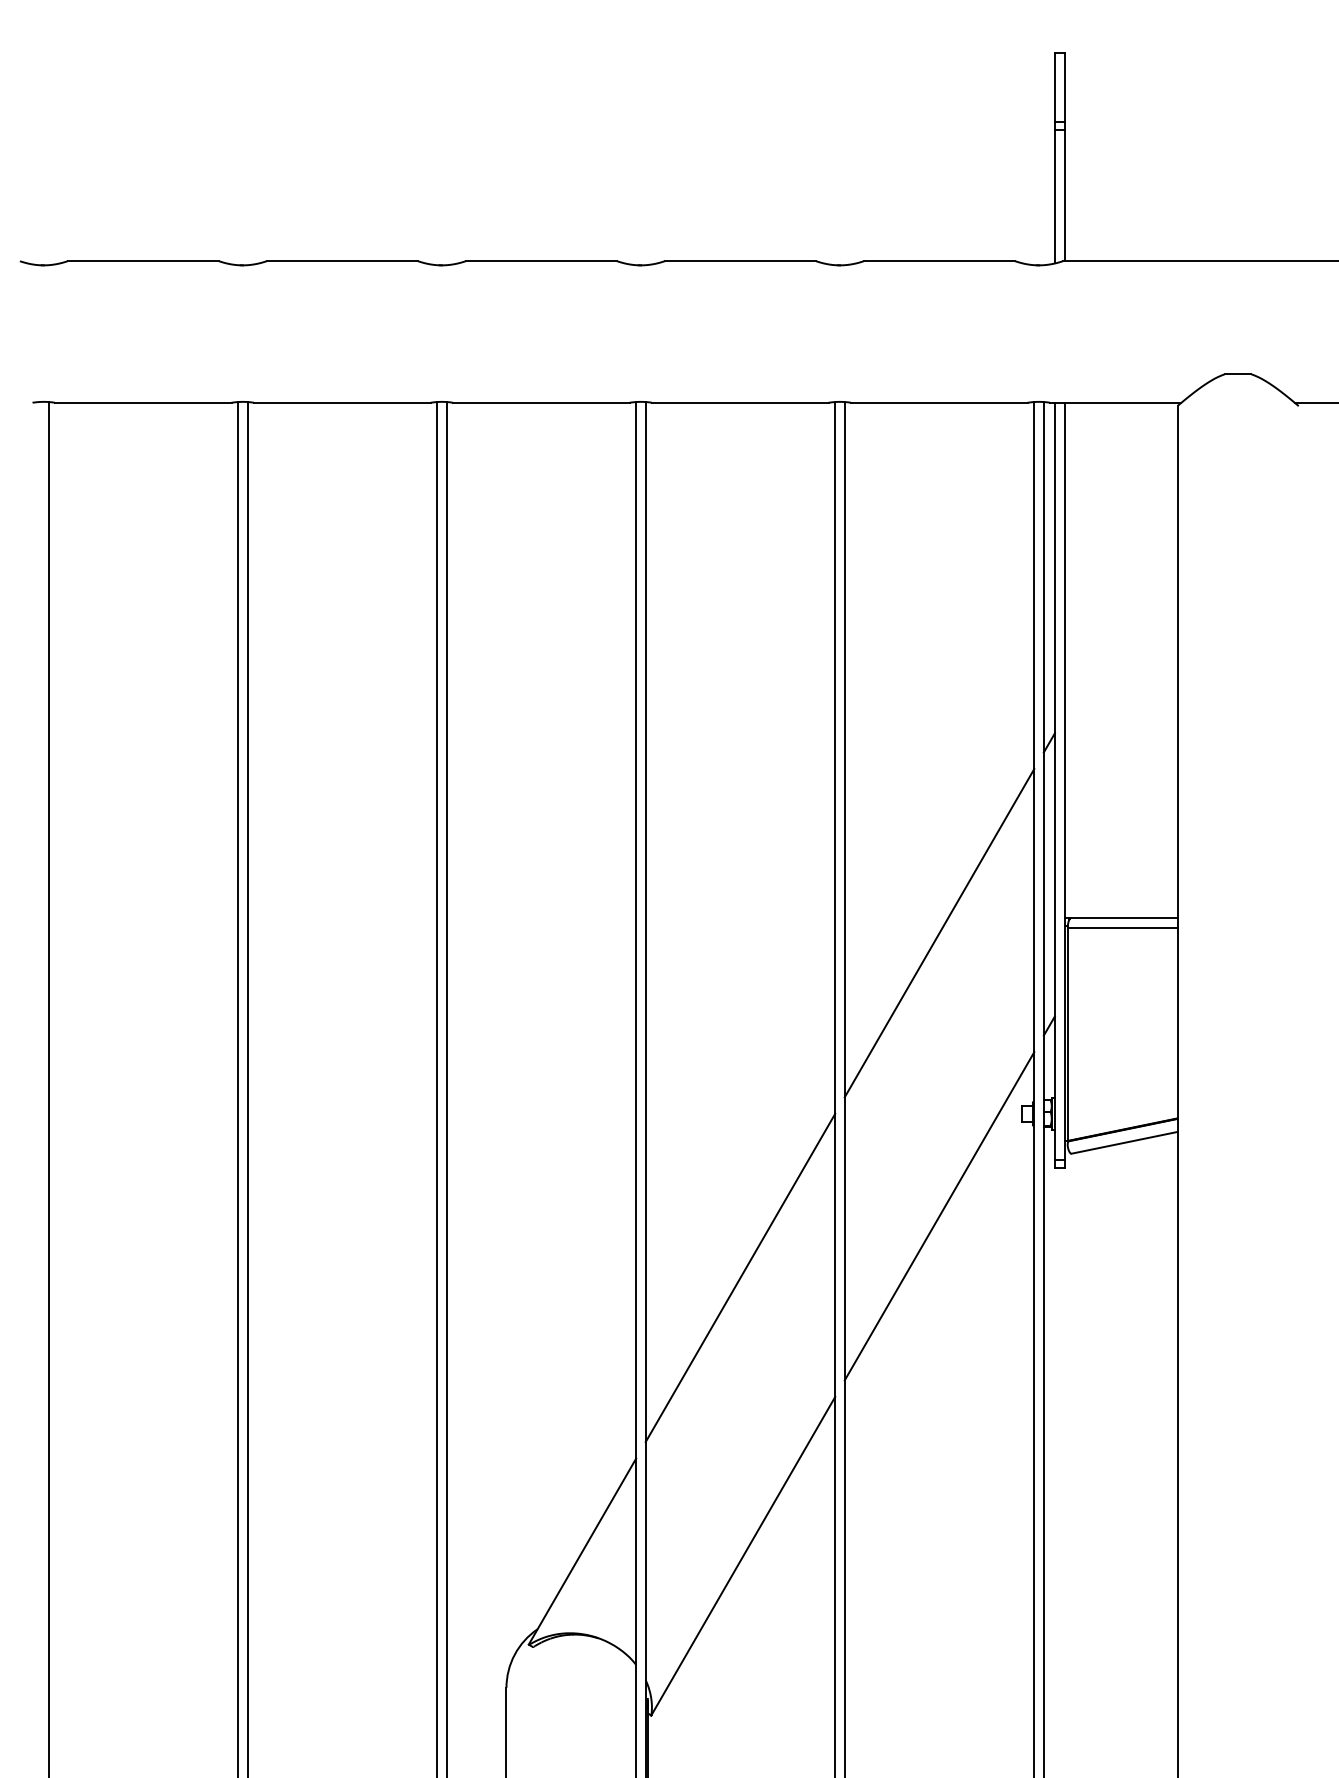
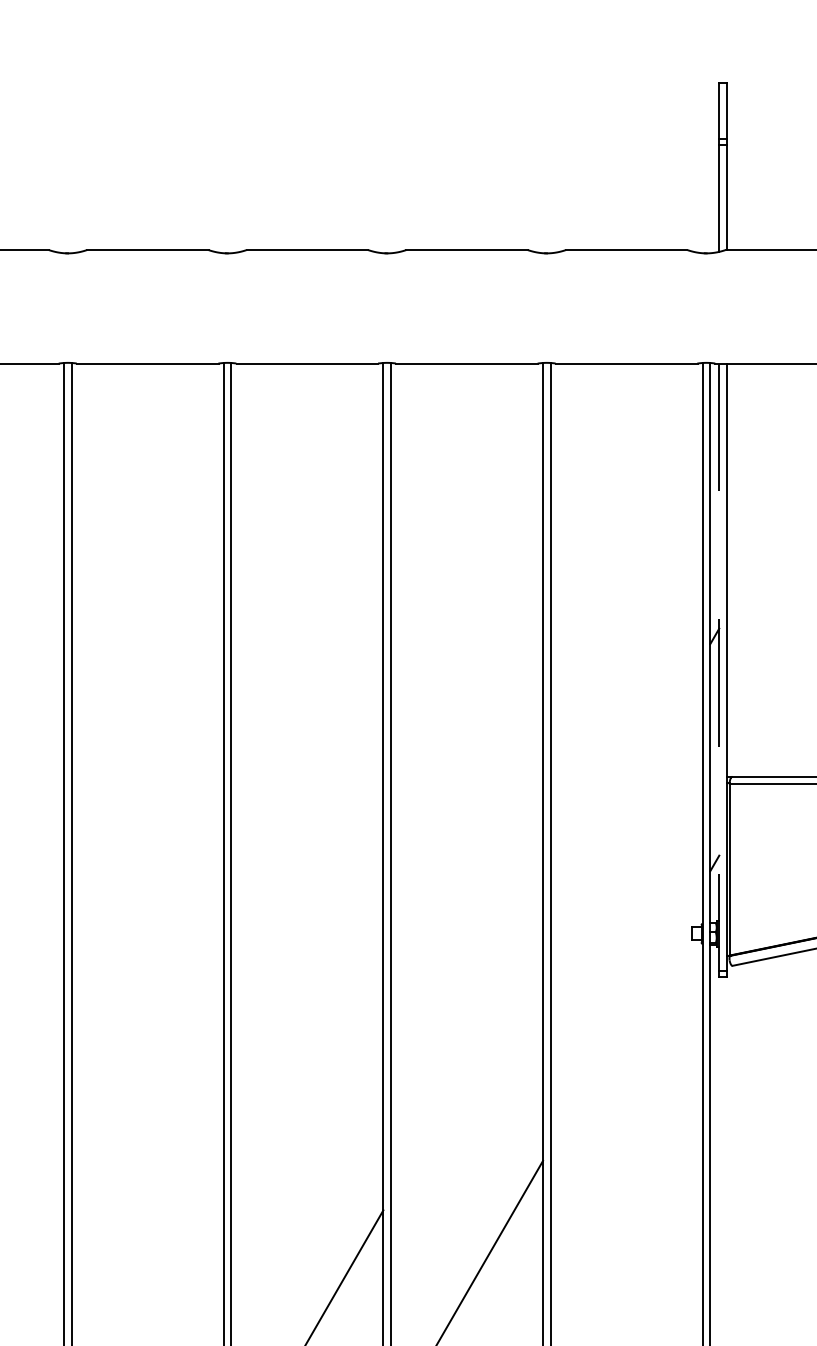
line: (1054, 781) -> (718, 667), solid -> dashed
line: (939, 933) -> (626, 789), removed
line: (939, 1216) -> (626, 1016), removed
line: (740, 1277) -> (467, 1065), removed

